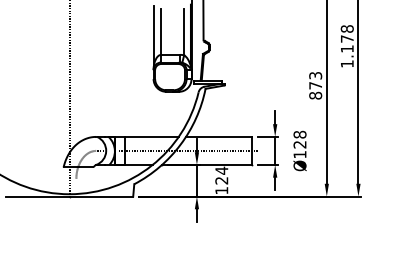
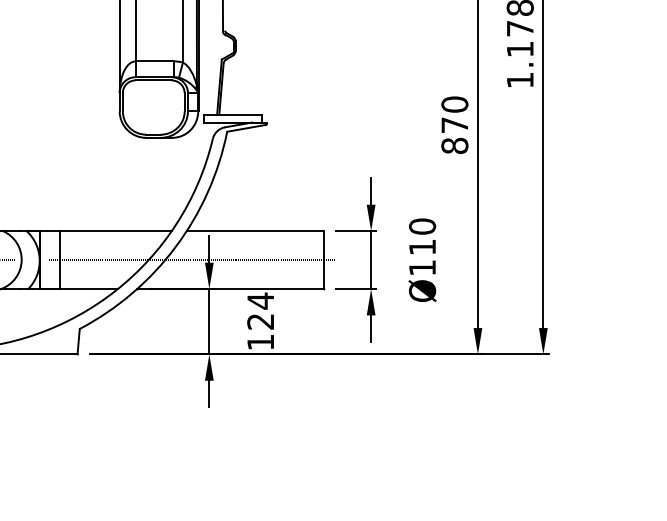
text: (315, 75) -> (454, 104), 873 -> 870
text: (299, 139) -> (421, 236), Ø128 -> Ø110

